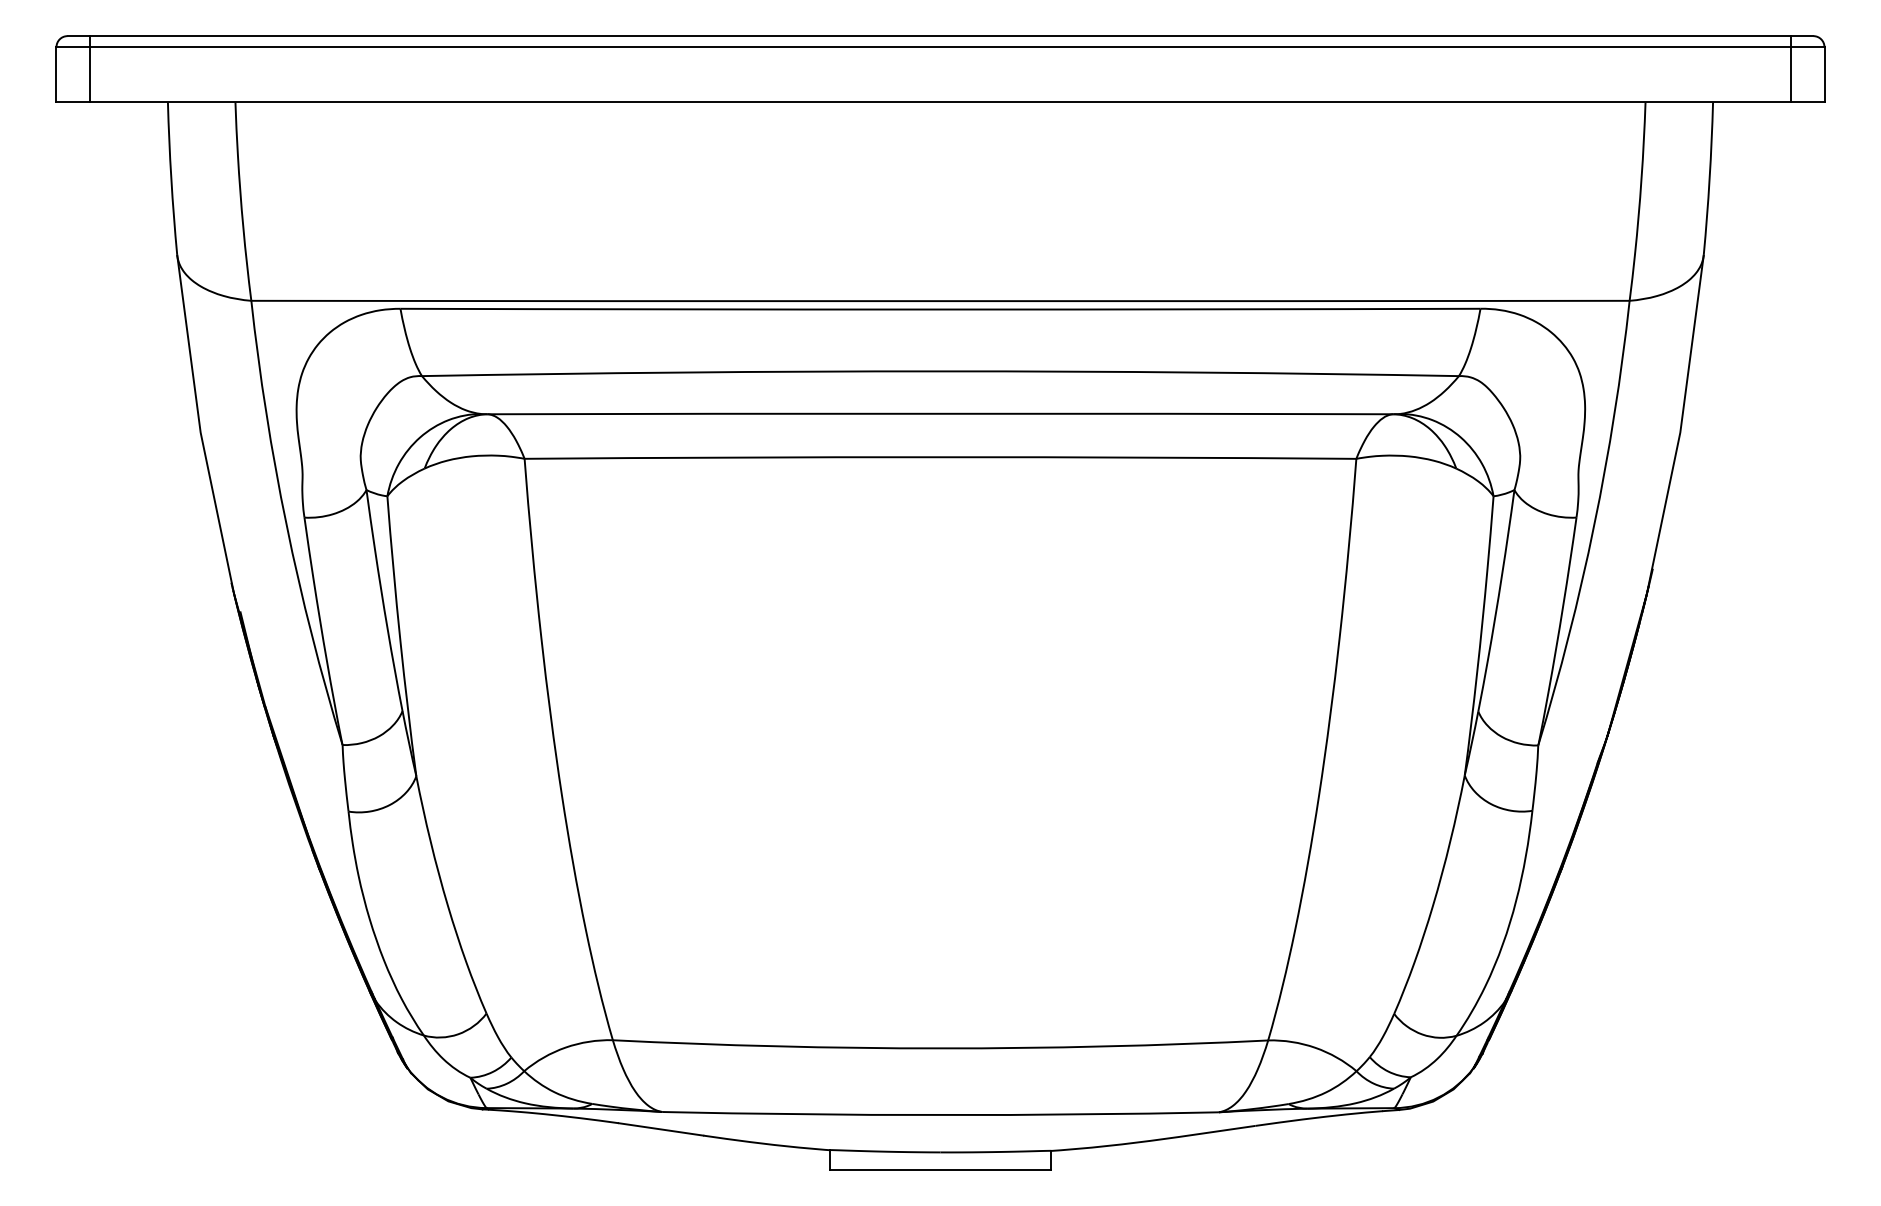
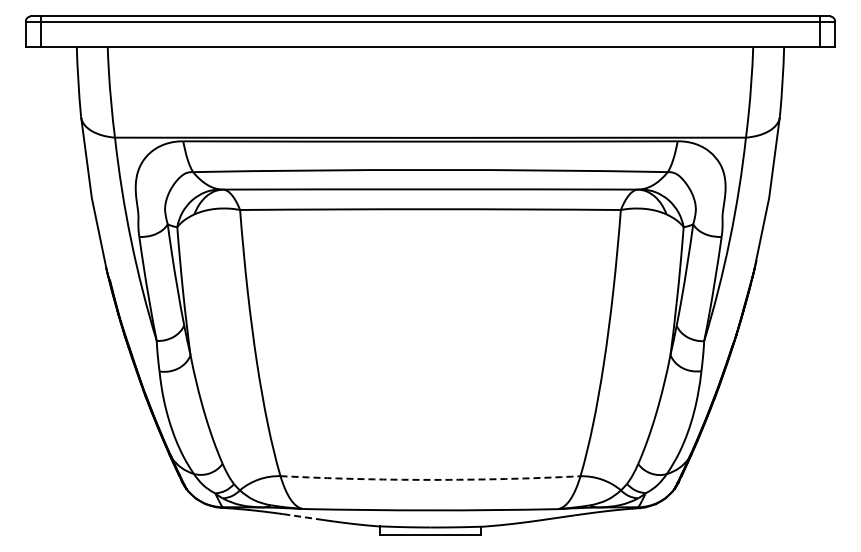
arc: (940, 1047) -> (430, 479), solid -> dashed
line: (660, 1128) -> (302, 516), solid -> dashed

